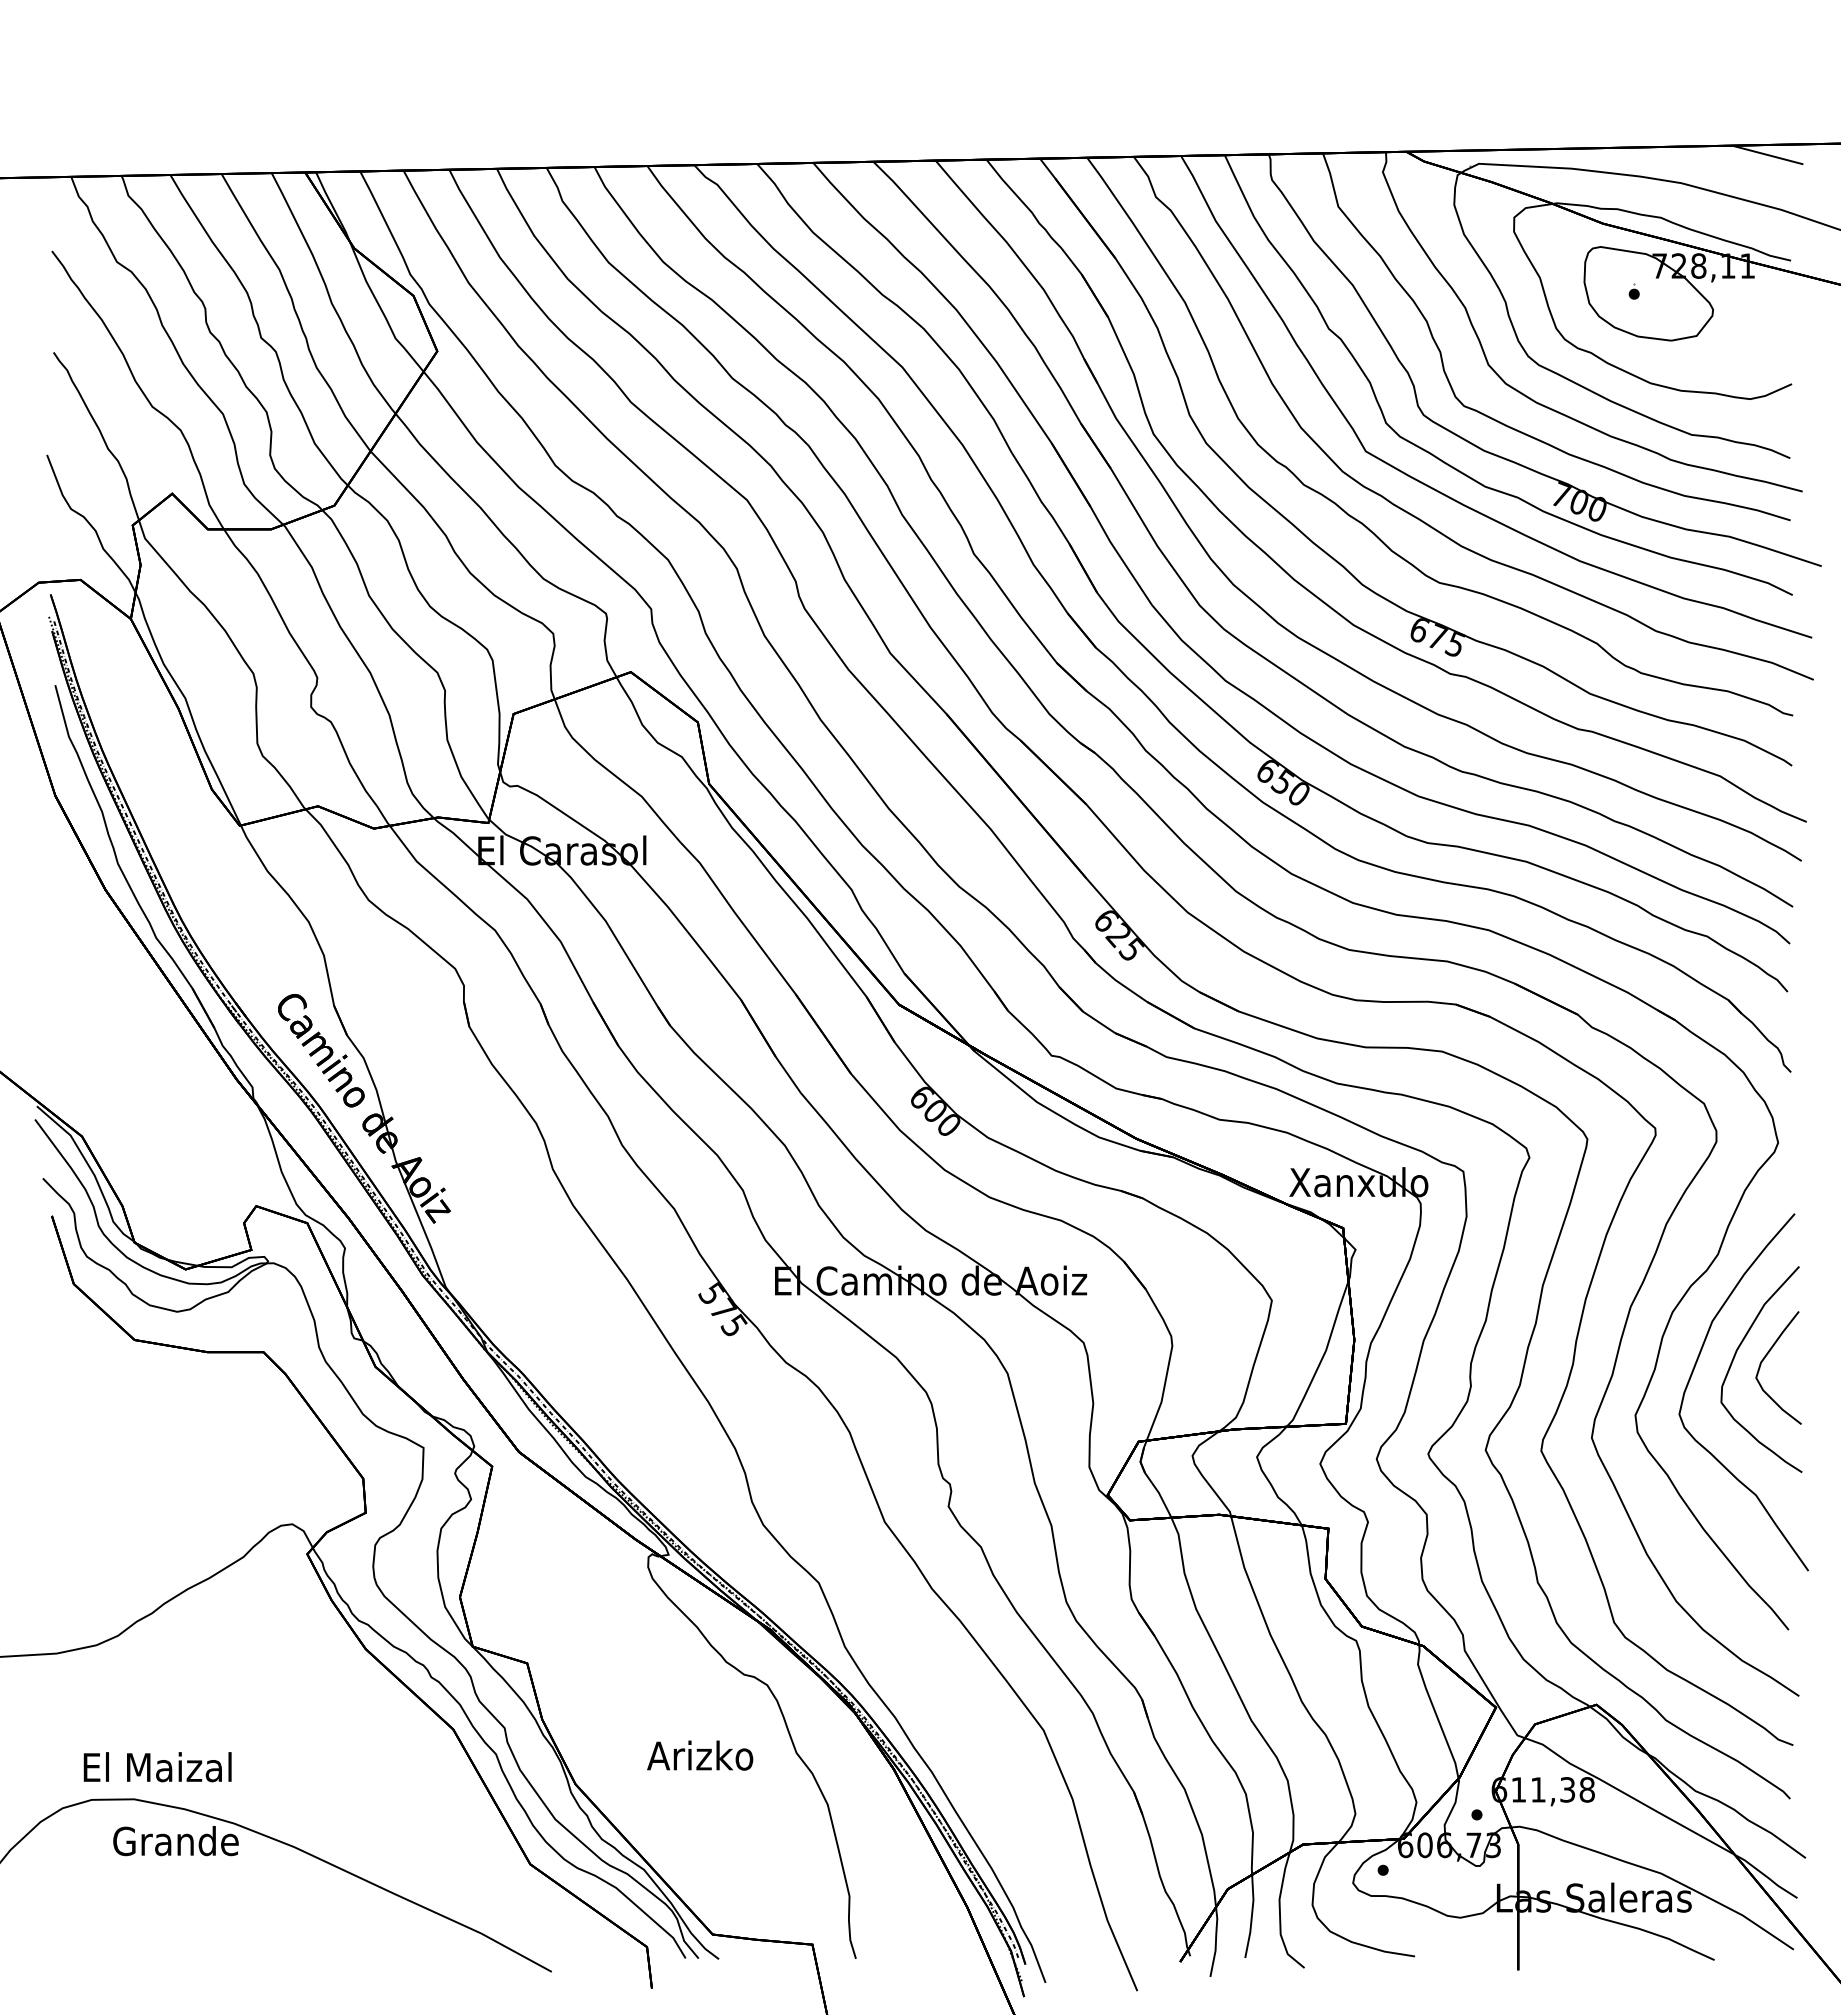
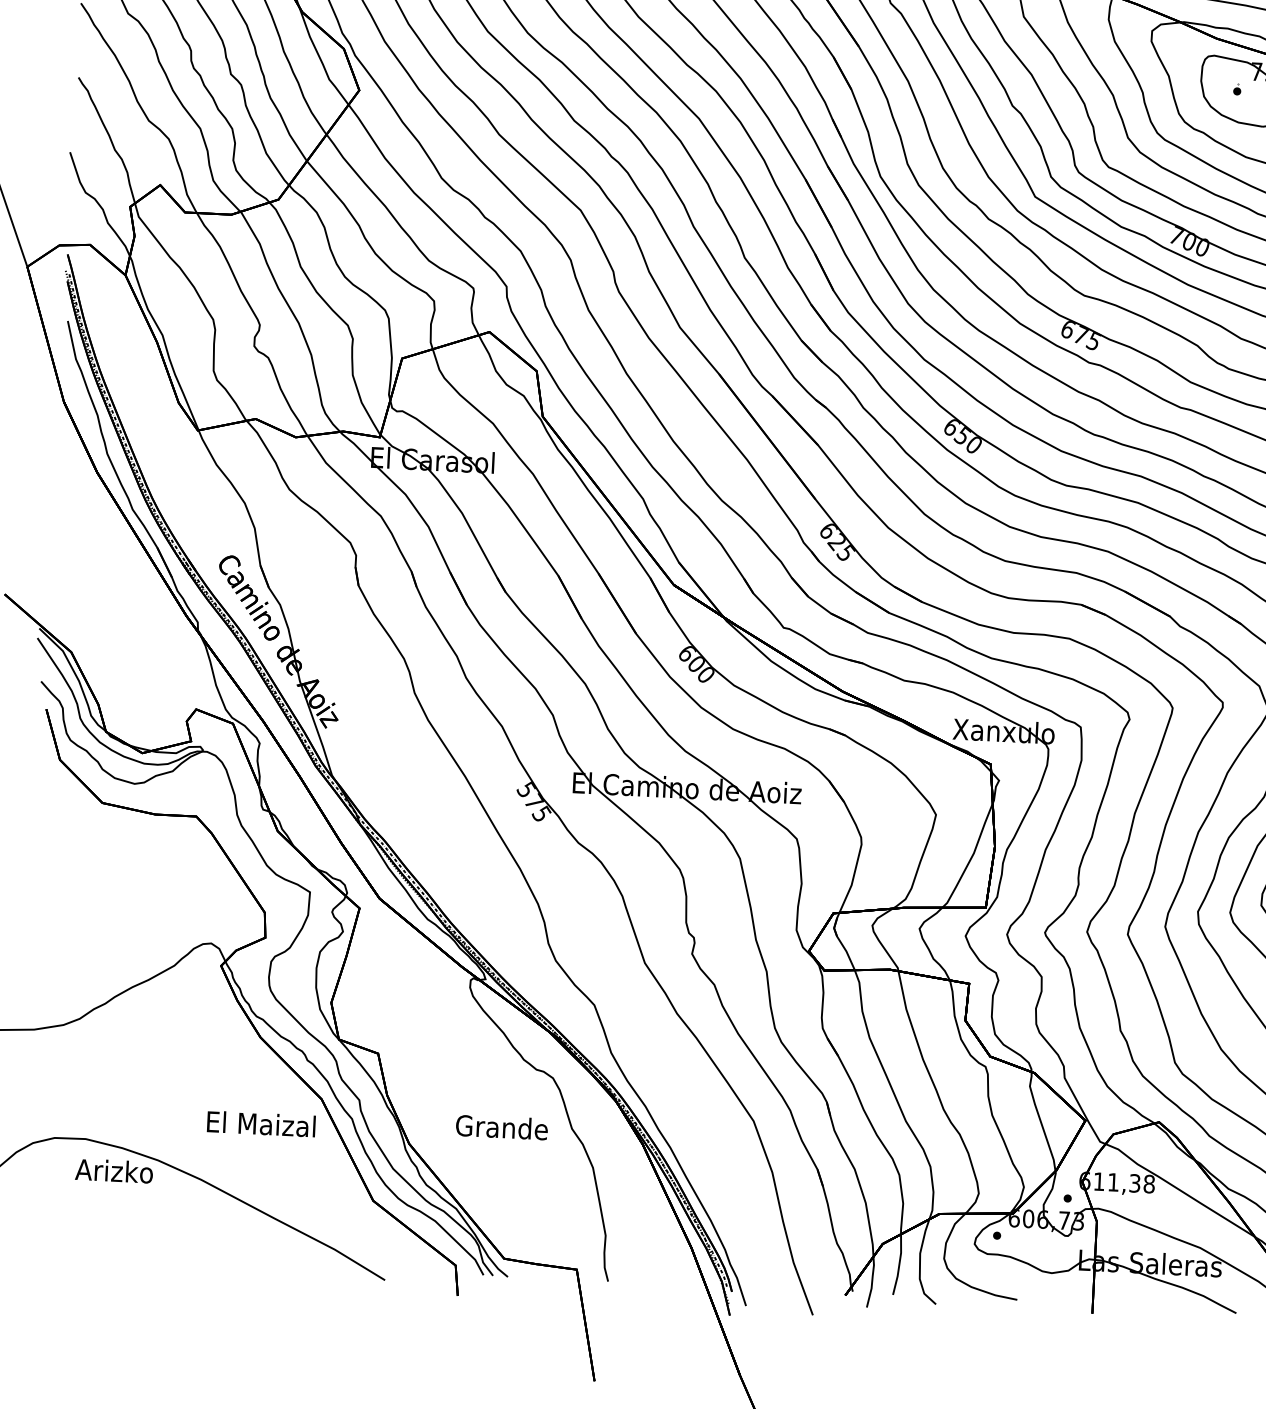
text: (700, 1755) -> (501, 1127), Arizko -> Grande
text: (157, 1767) -> (261, 1124), moved
text: (175, 1841) -> (114, 1171), Grande -> Arizko

